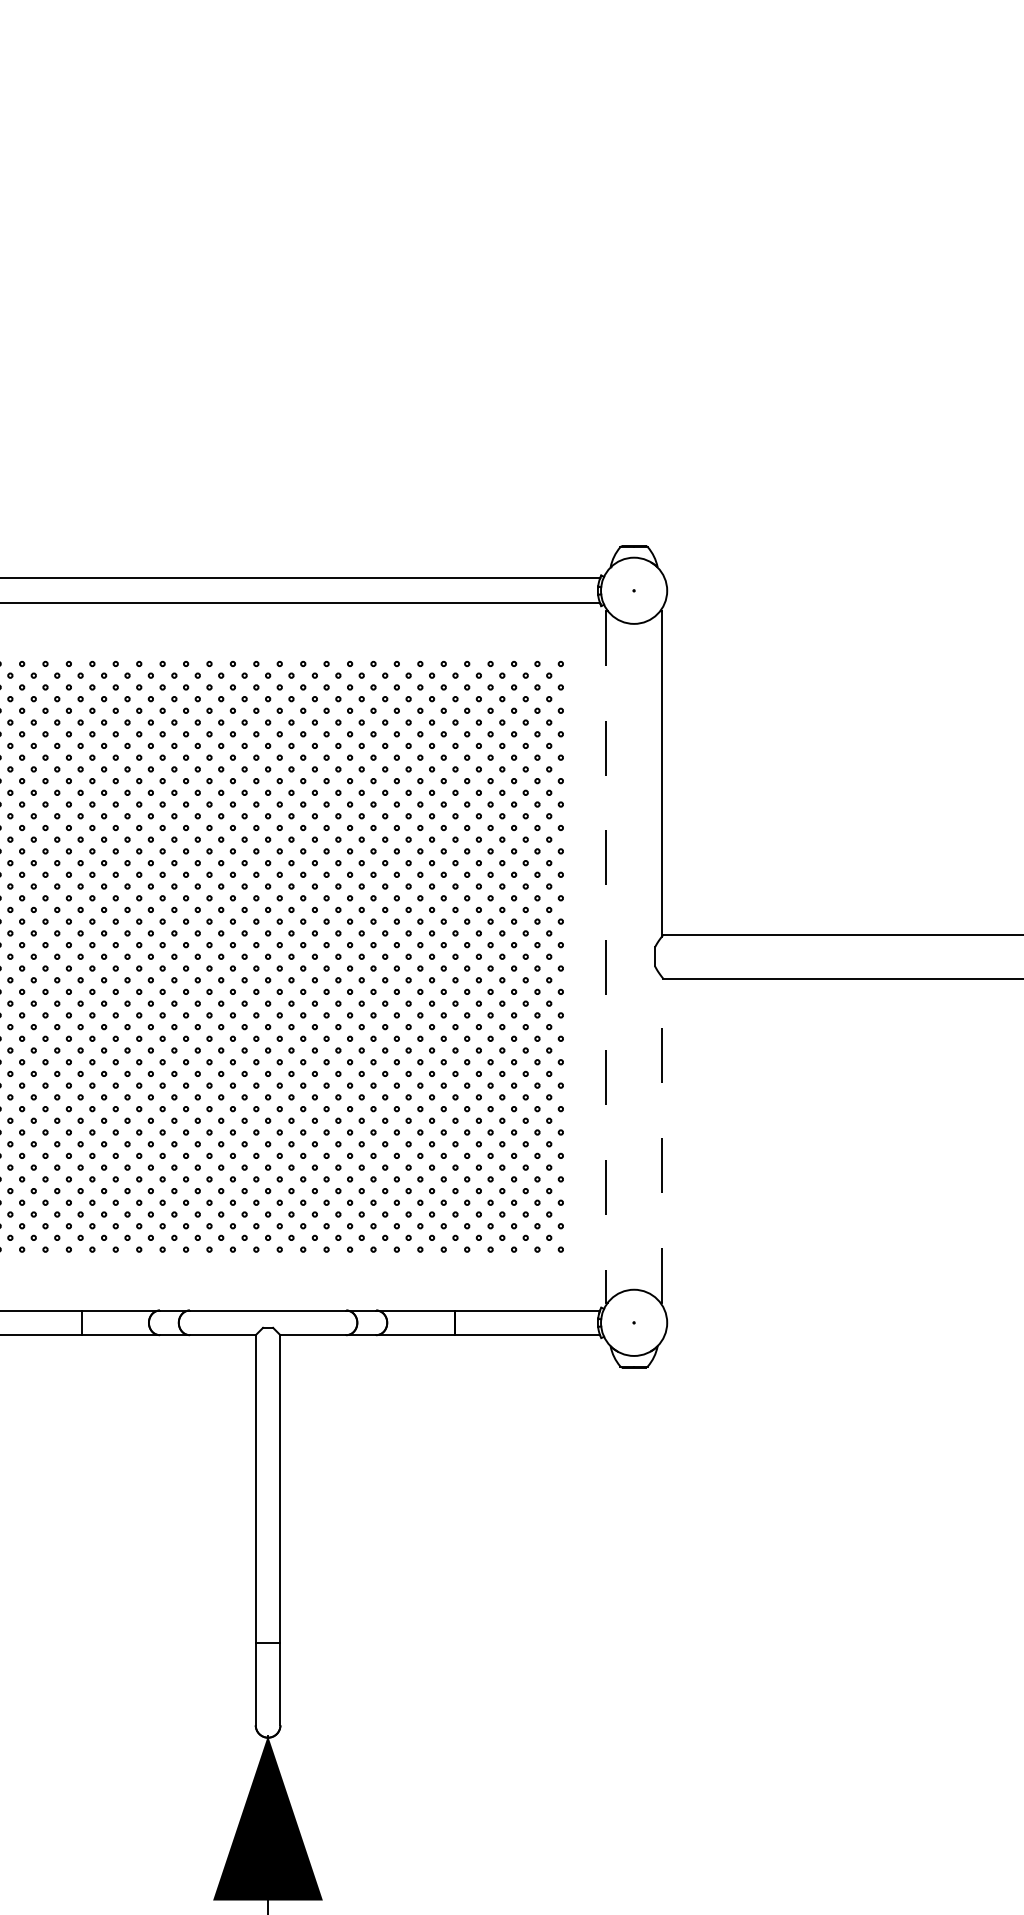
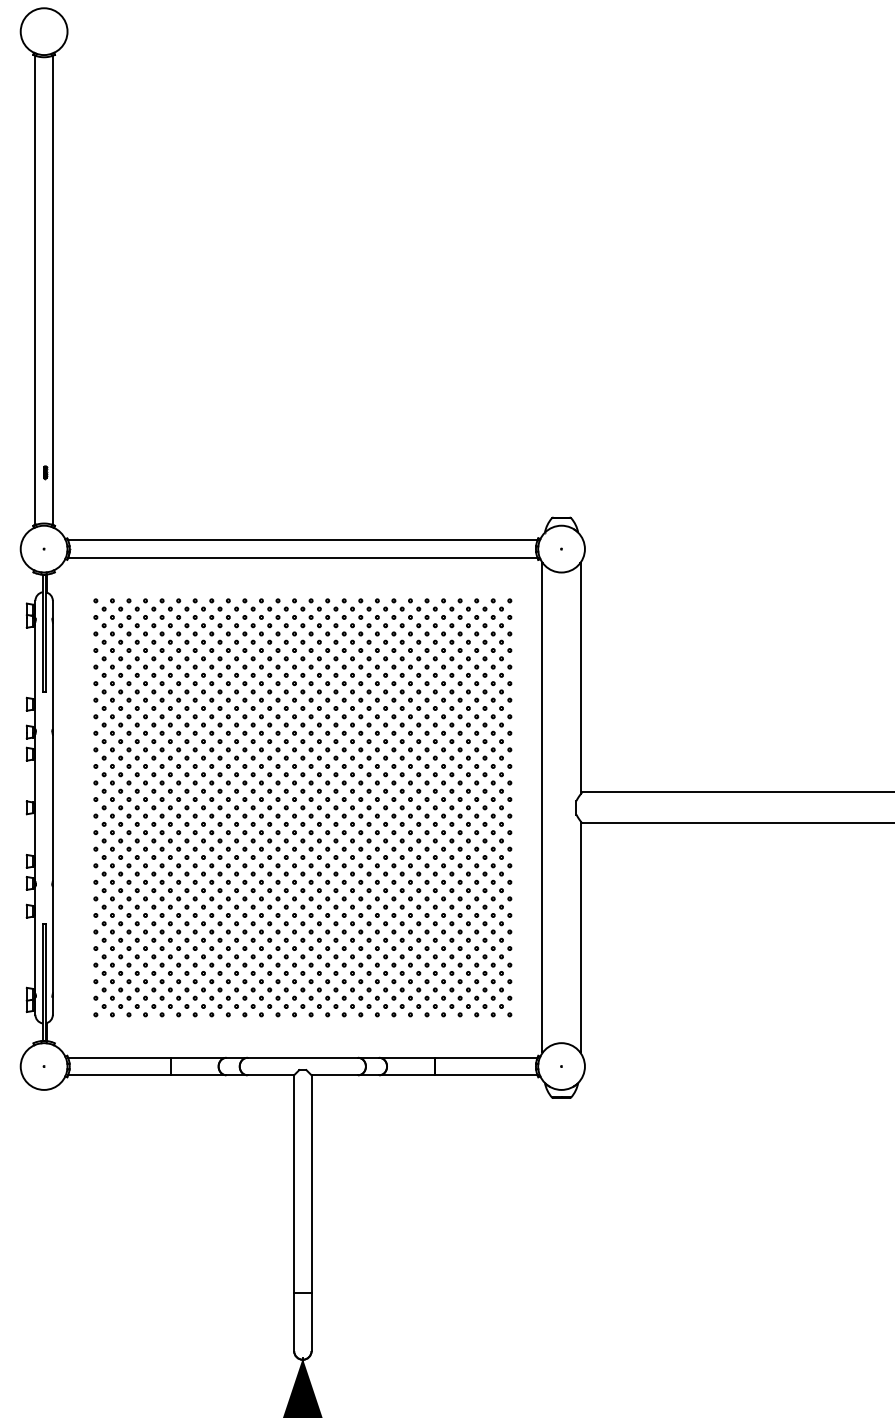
line: (605, 956) -> (541, 807), dashed -> solid
line: (662, 1138) -> (581, 936), dashed -> solid

